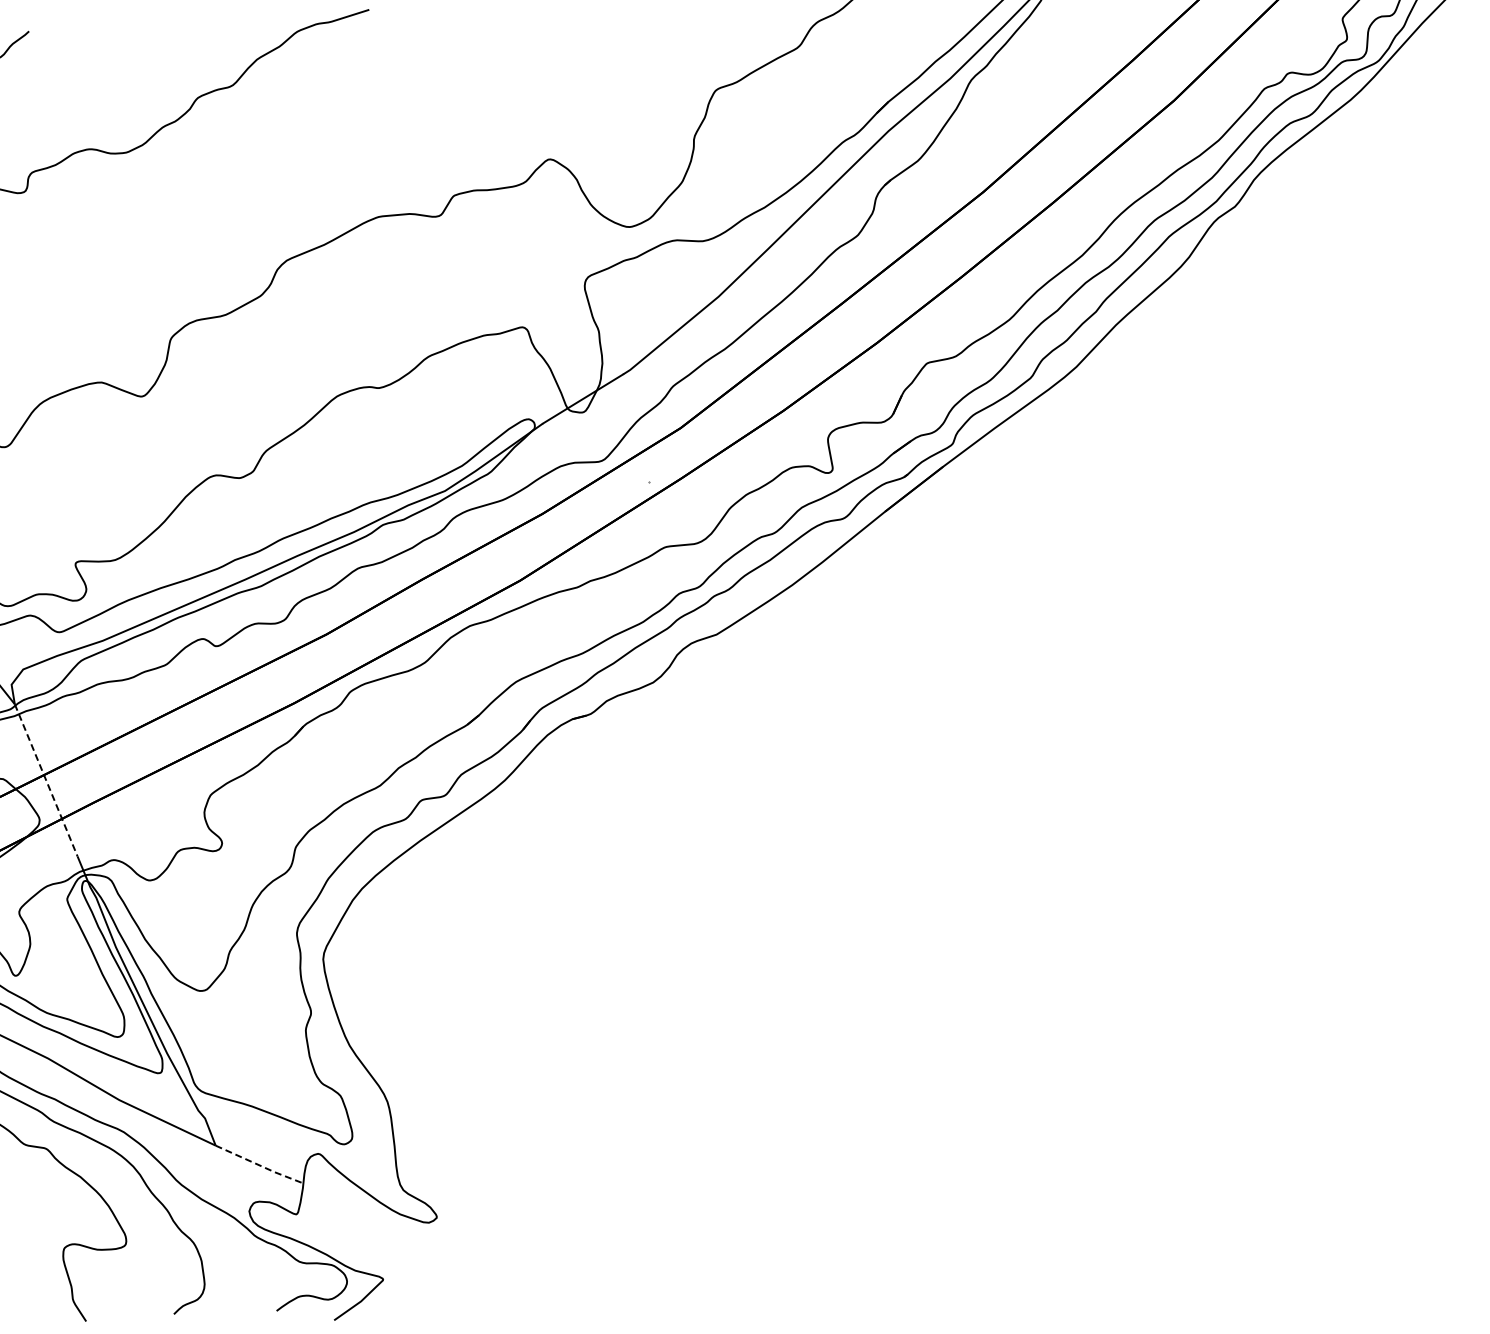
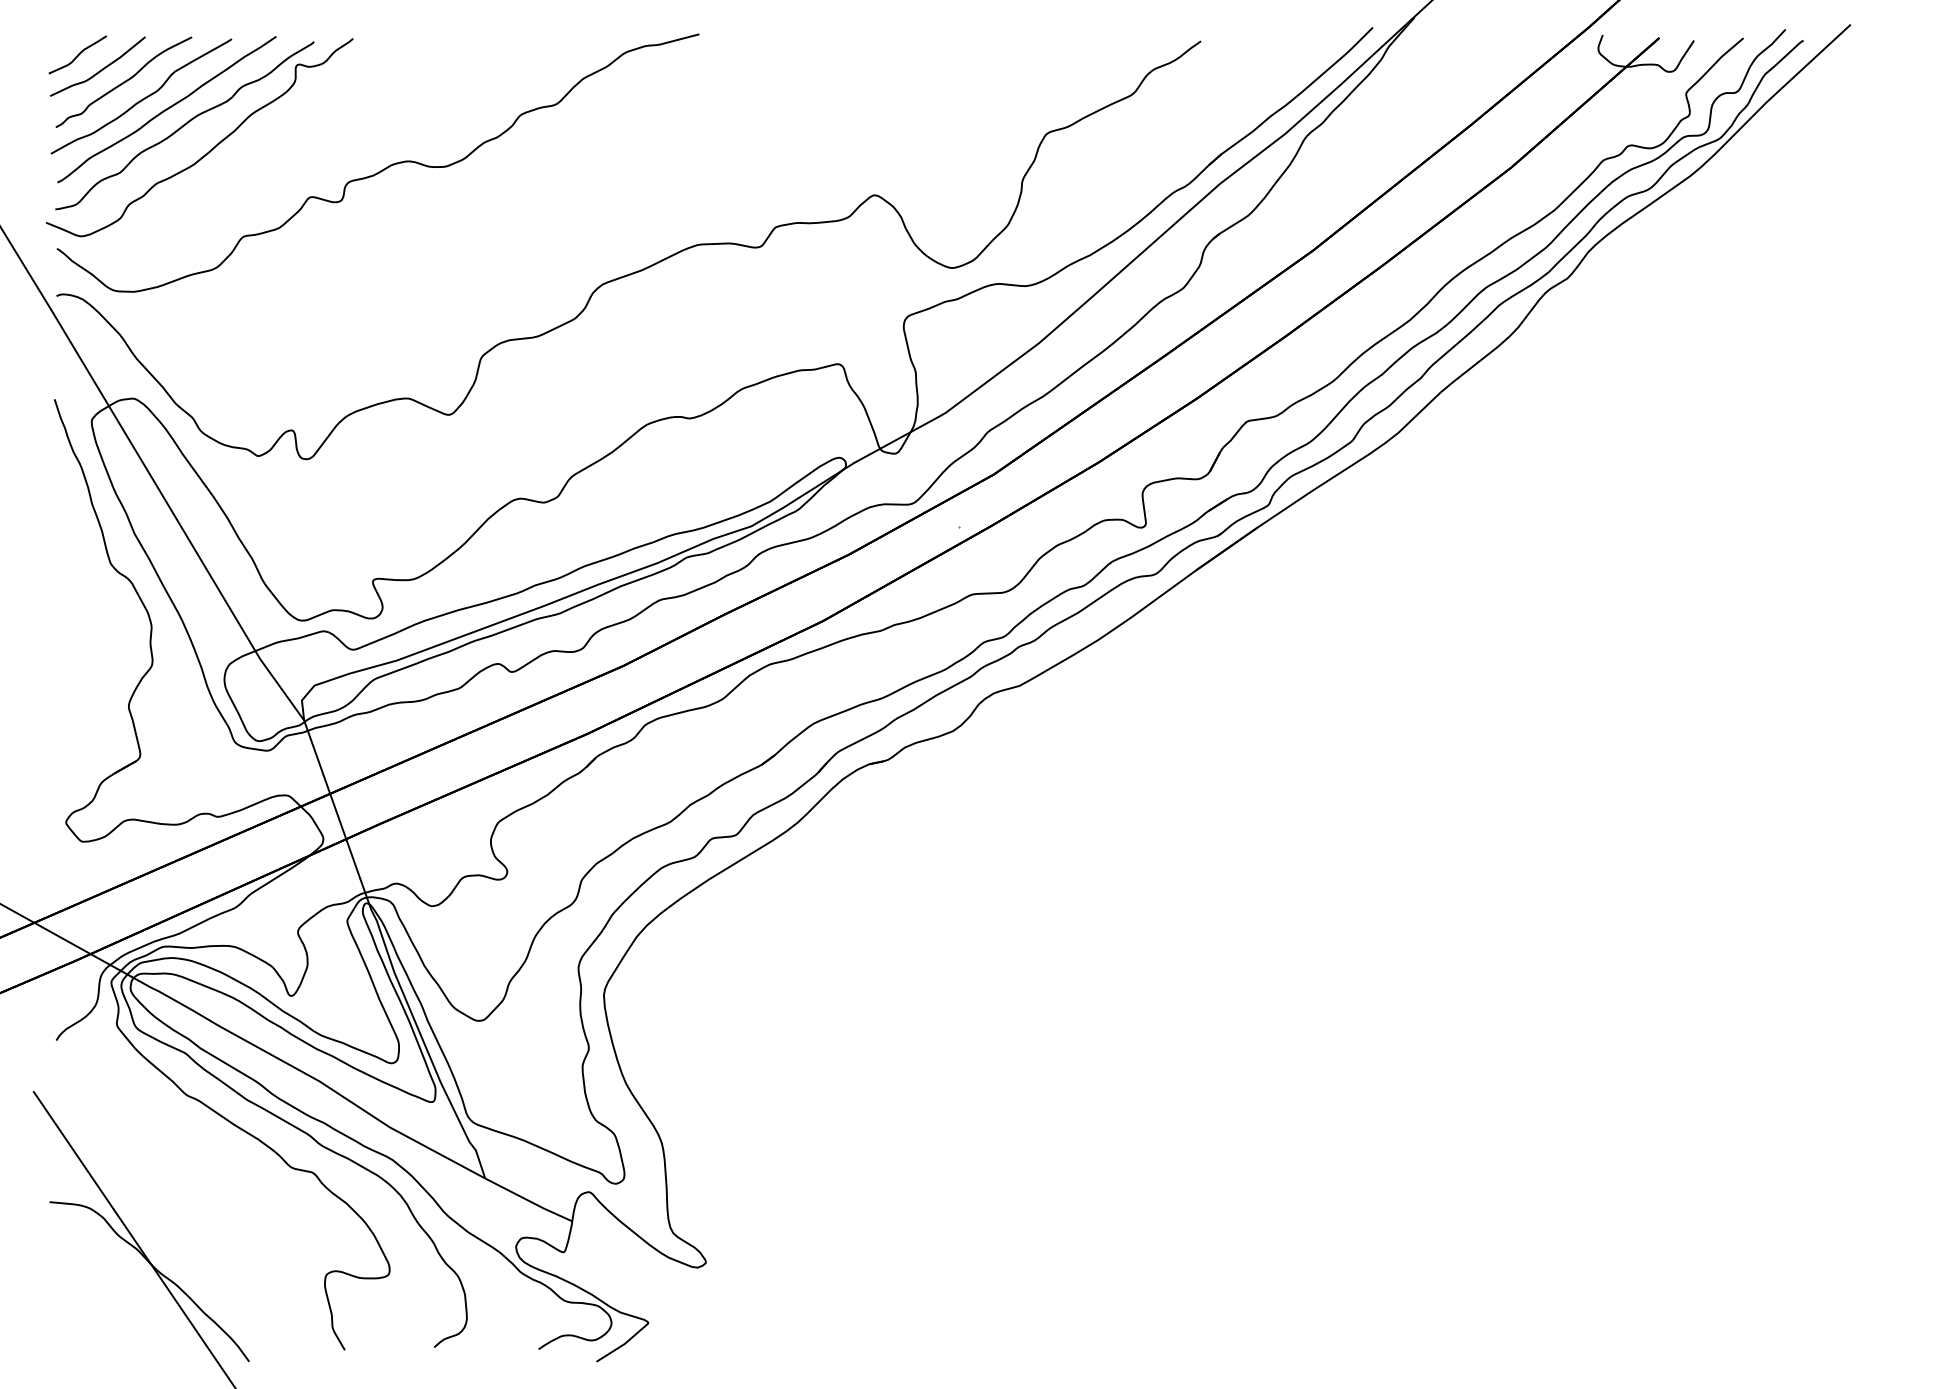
line: (46, 780) -> (332, 799), dashed -> solid
line: (260, 1166) -> (529, 1201), dashed -> solid

